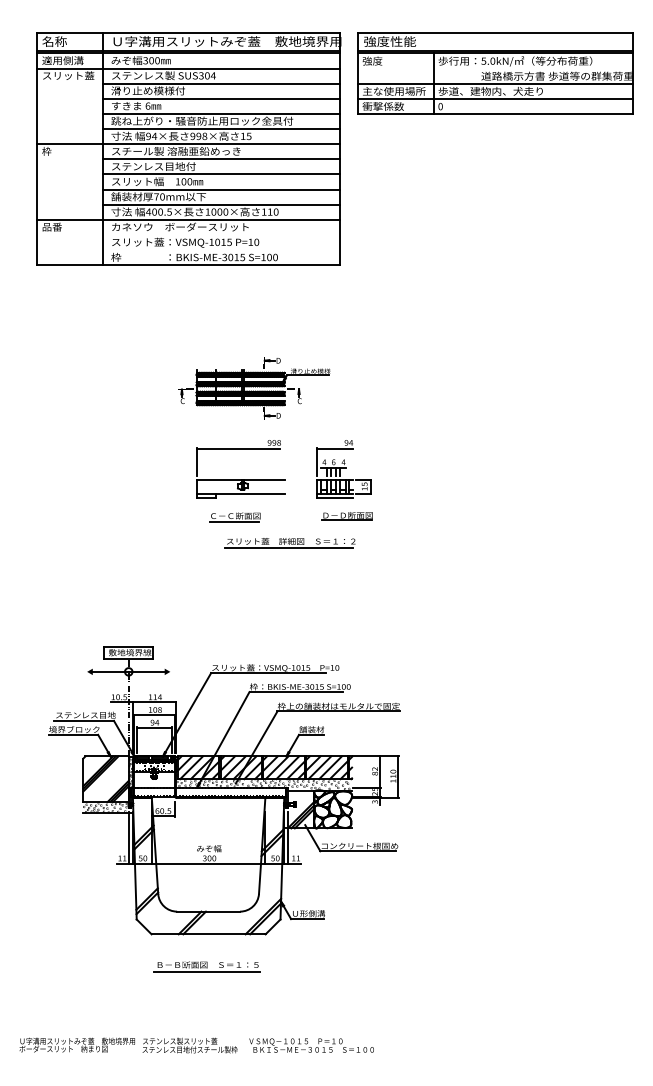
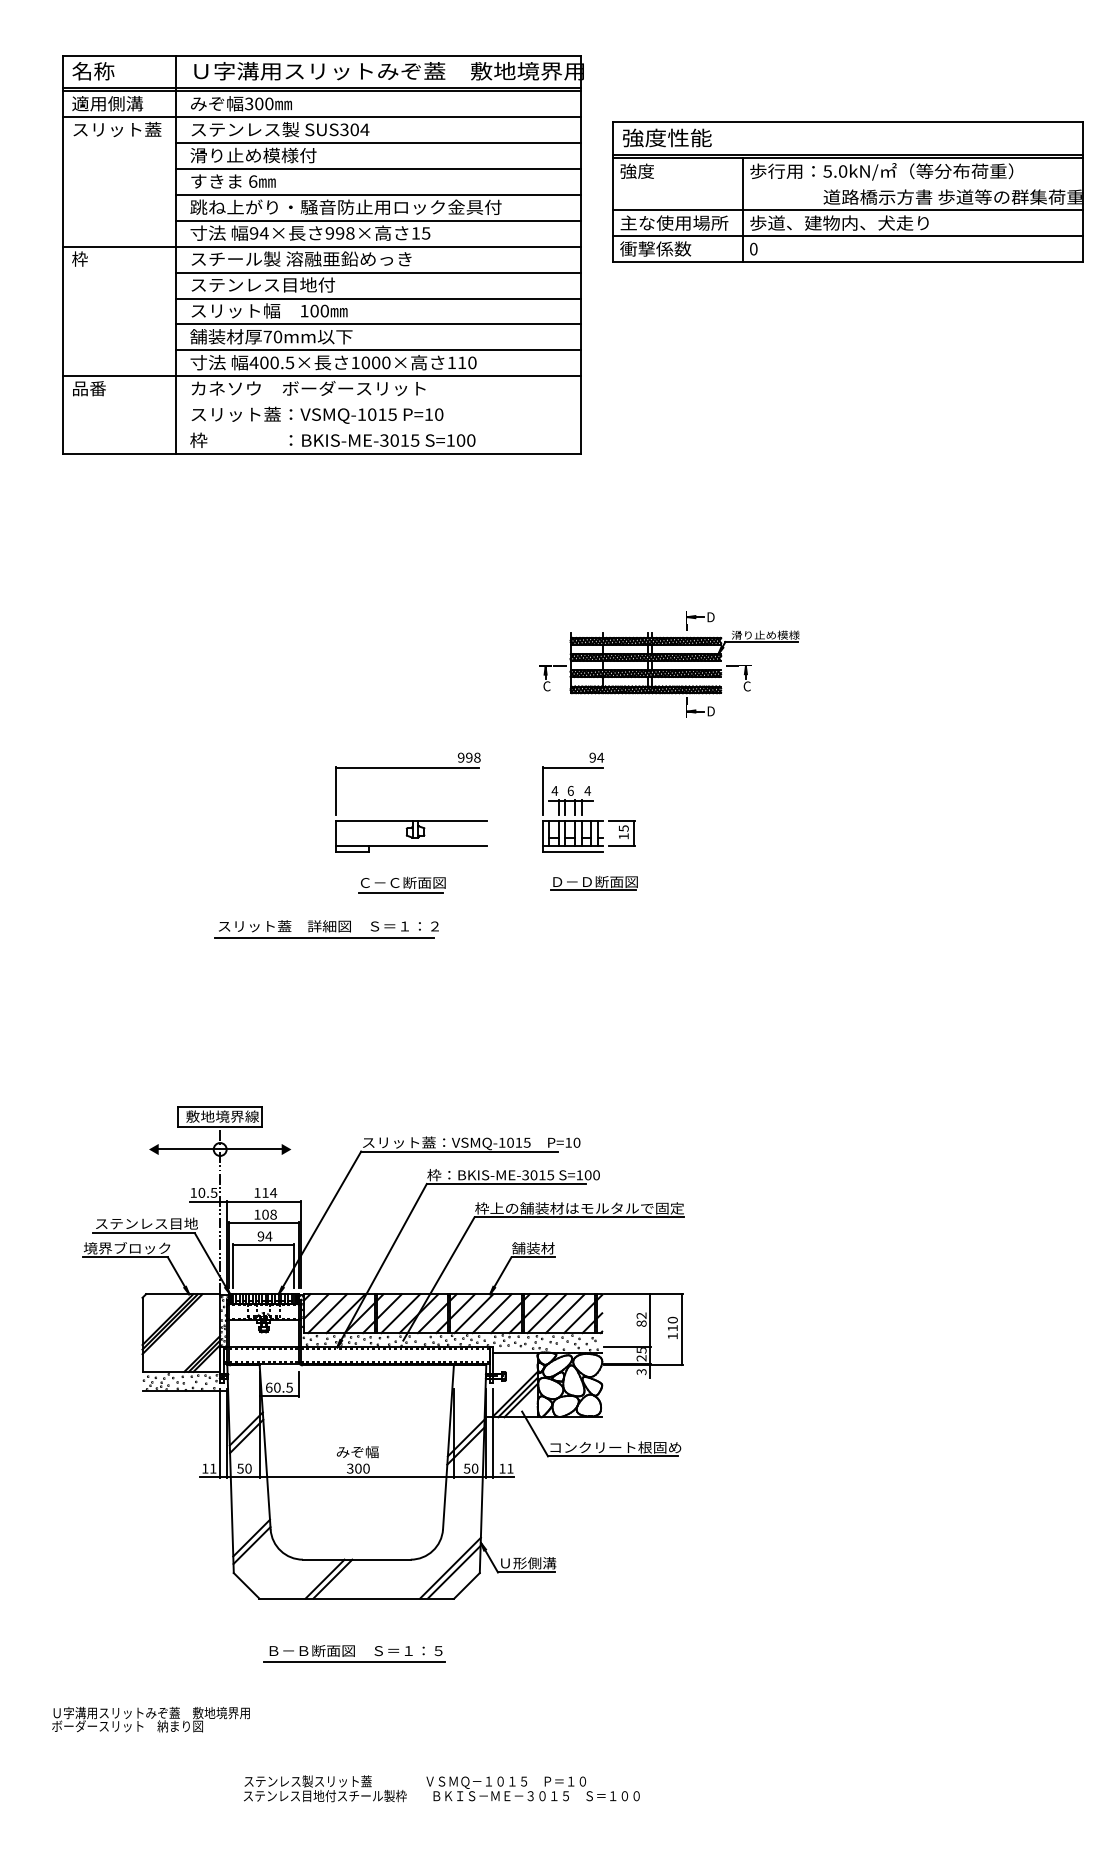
part: (495, 73) -> (847, 192), moved
part: (254, 388) -> (669, 664), moved
part: (289, 543) -> (325, 929), moved
text: (76, 1044) -> (149, 1718), moved

